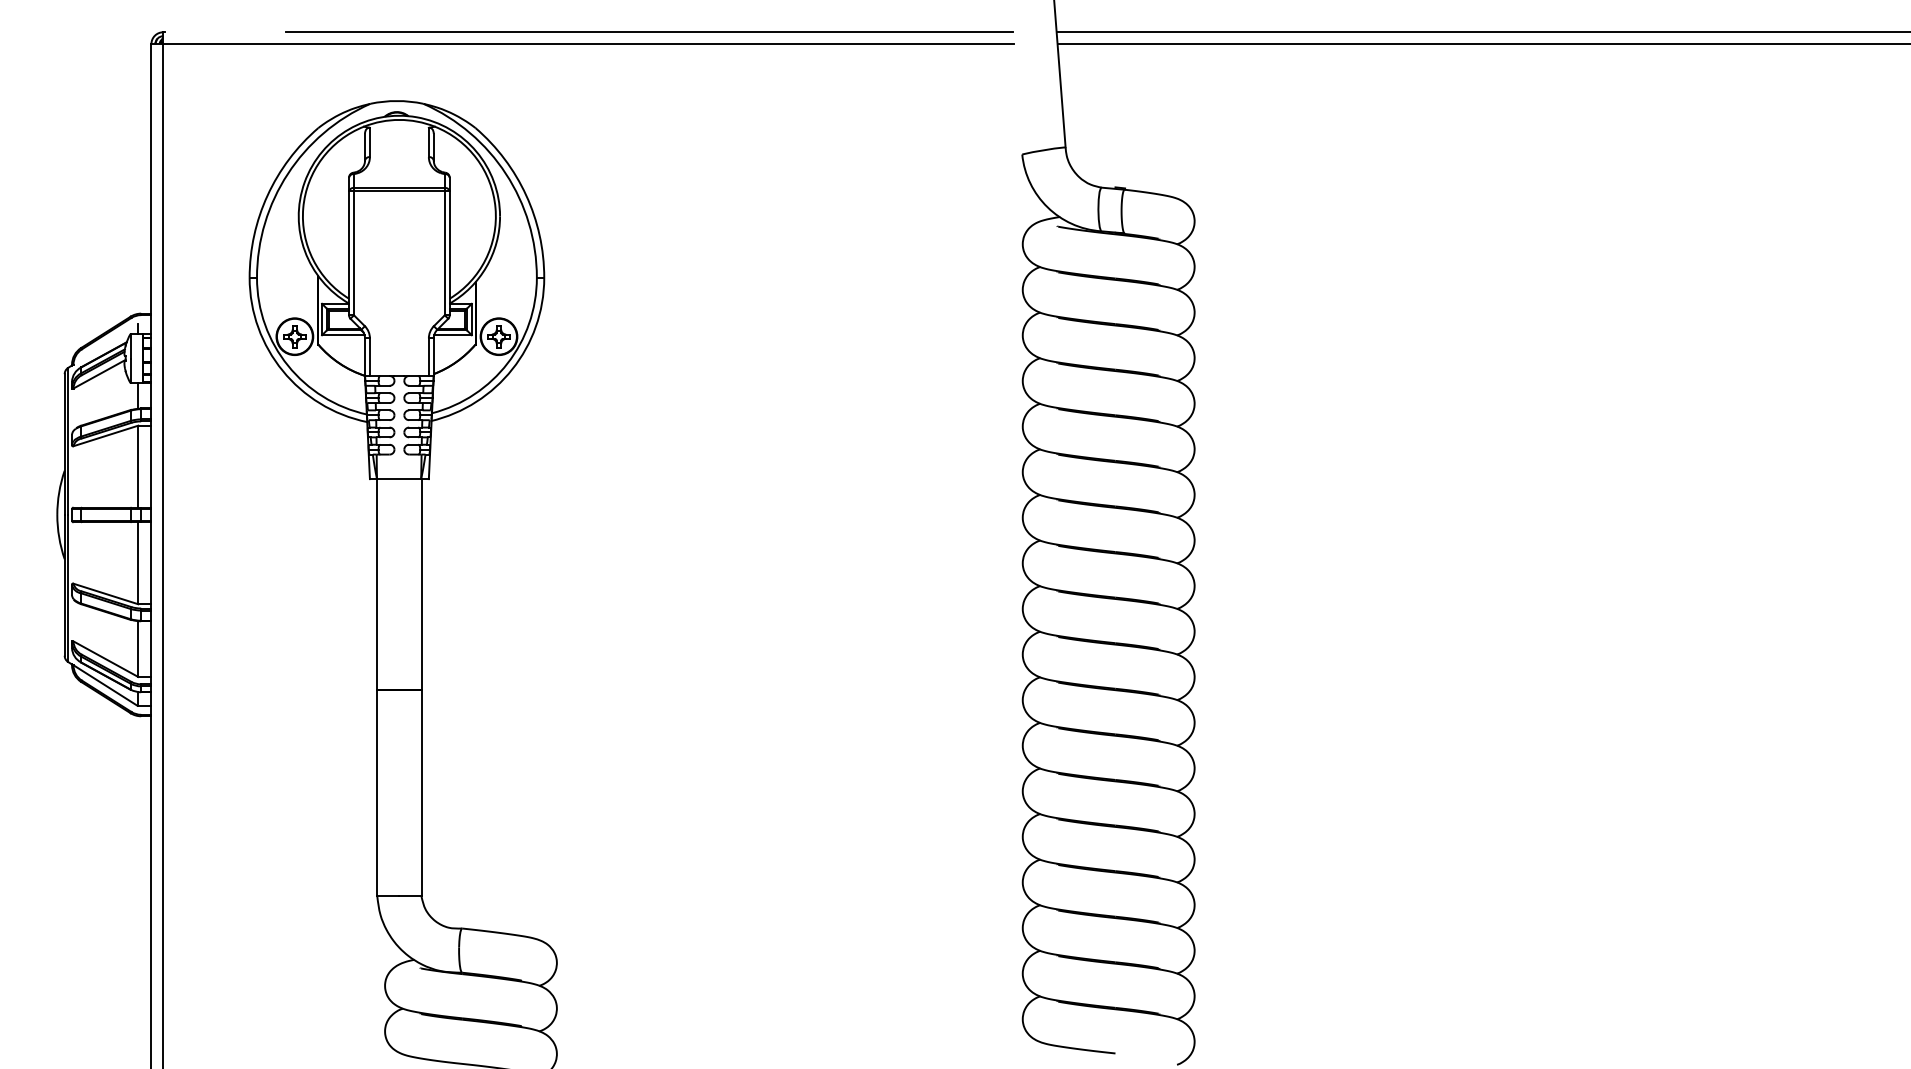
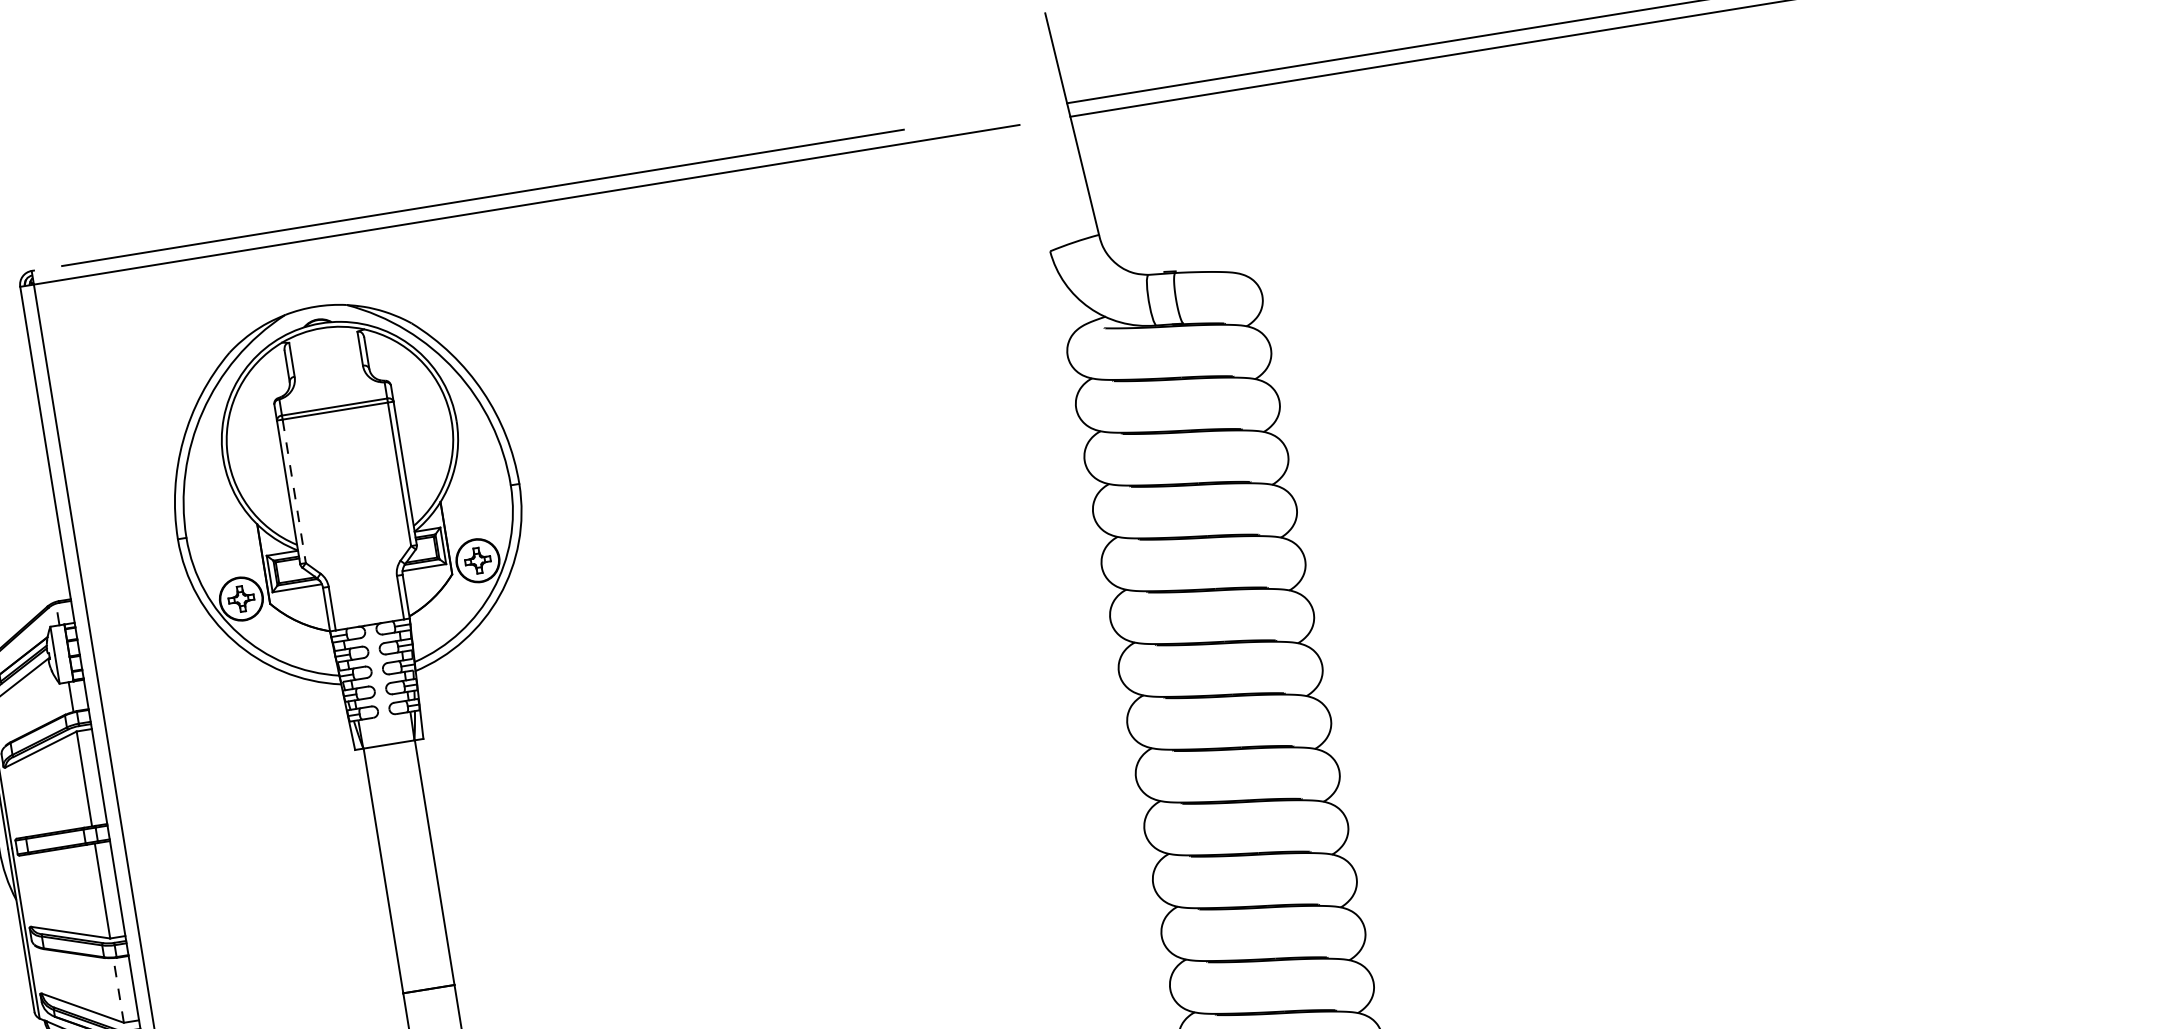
line: (649, 31) -> (482, 196), moved
line: (353, 253) -> (293, 491), solid -> dashed
line: (138, 649) -> (118, 990), solid -> dashed

